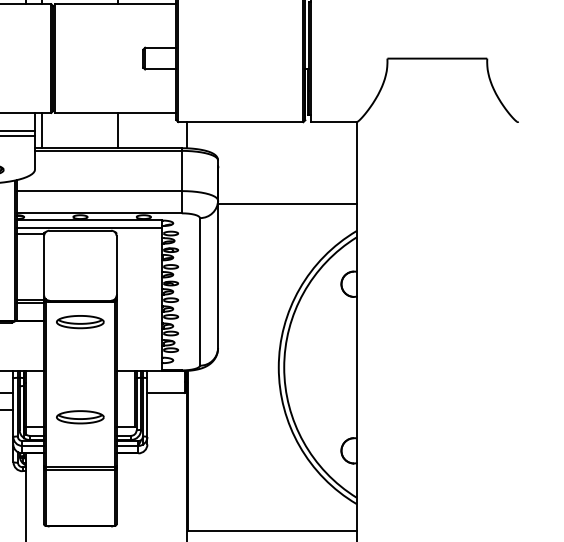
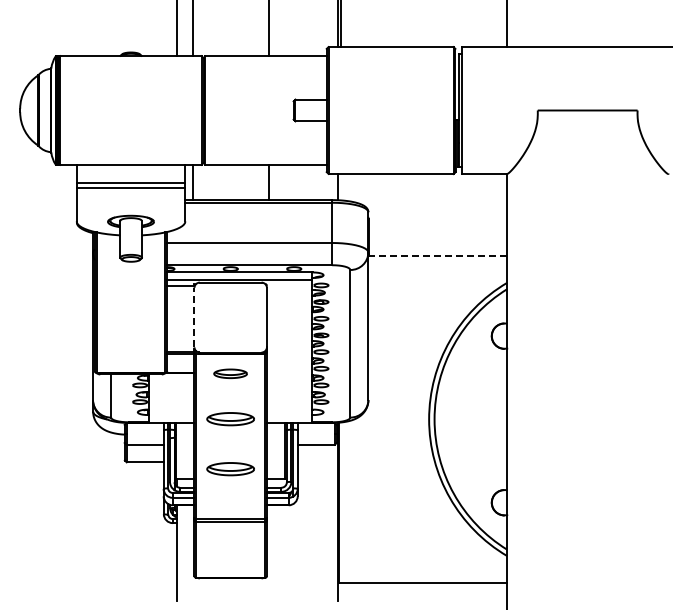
line: (287, 204) -> (437, 256), solid -> dashed
line: (44, 265) -> (194, 317), solid -> dashed
part: (80, 321) -> (230, 373), size x0.7
part: (80, 367) -> (230, 419), added

